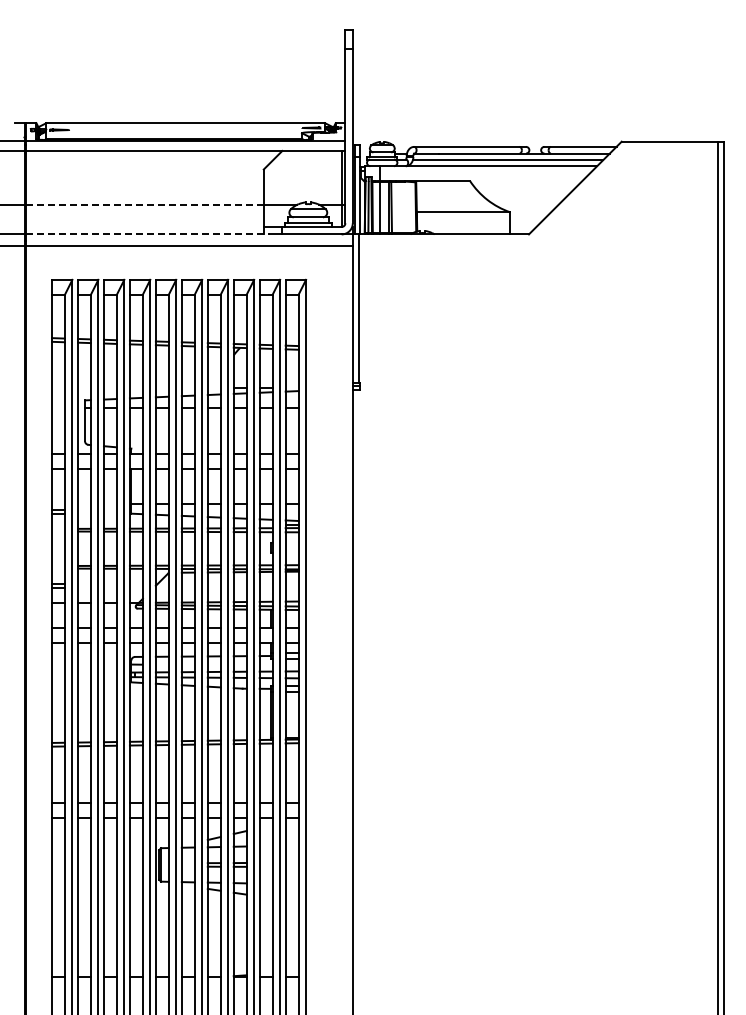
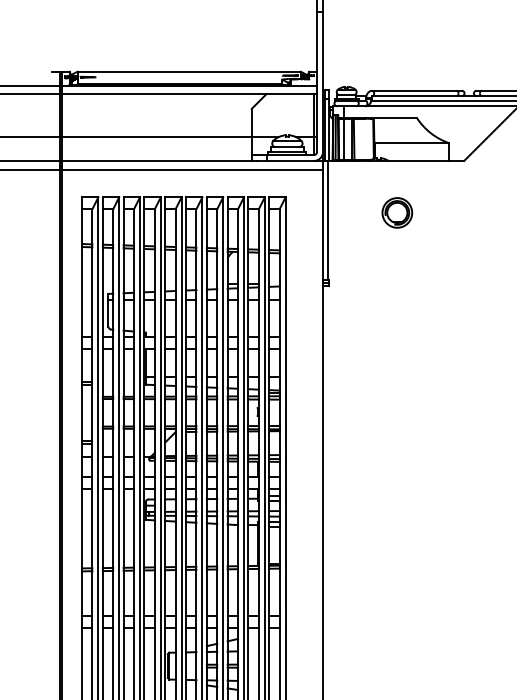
line: (145, 204) -> (156, 136), dashed -> solid
line: (148, 234) -> (159, 160), dashed -> solid
part: (445, 298) -> (397, 212), added

